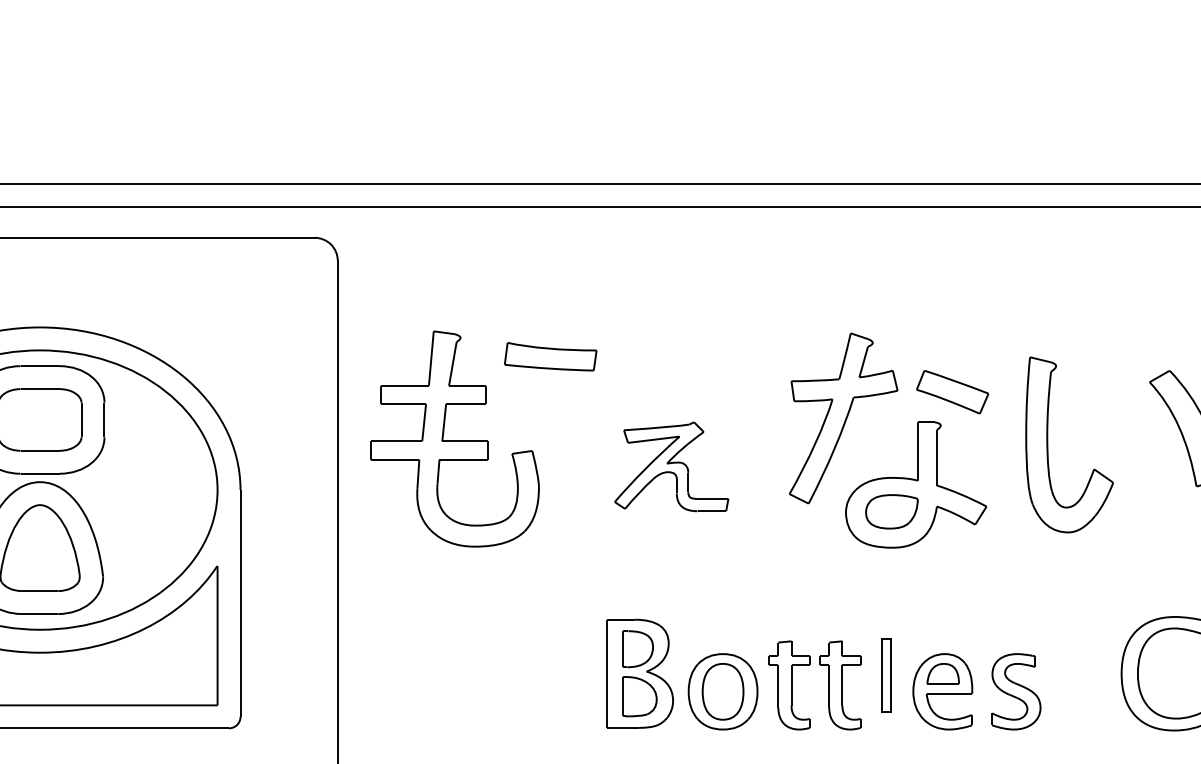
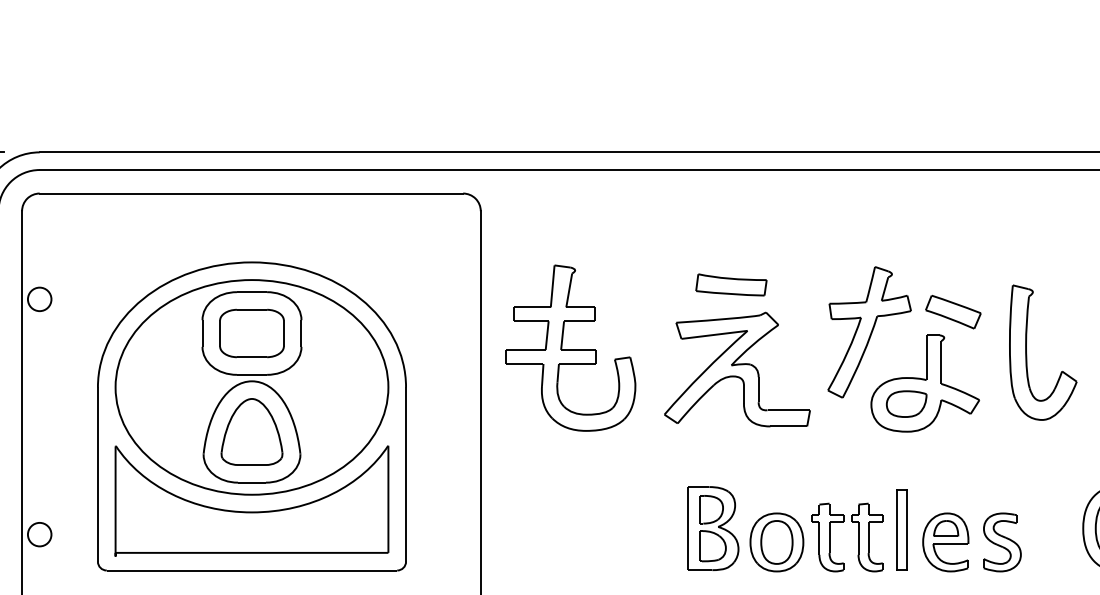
part: (550, 356) -> (731, 284), moved
part: (671, 466) -> (737, 369), size x1.67
part: (885, 674) -> (901, 529), size x1.43

